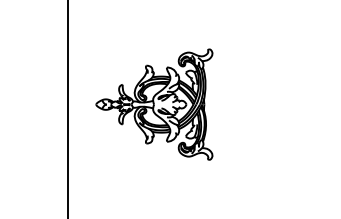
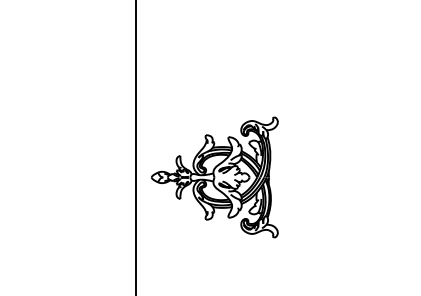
part: (154, 104) -> (214, 177), moved

